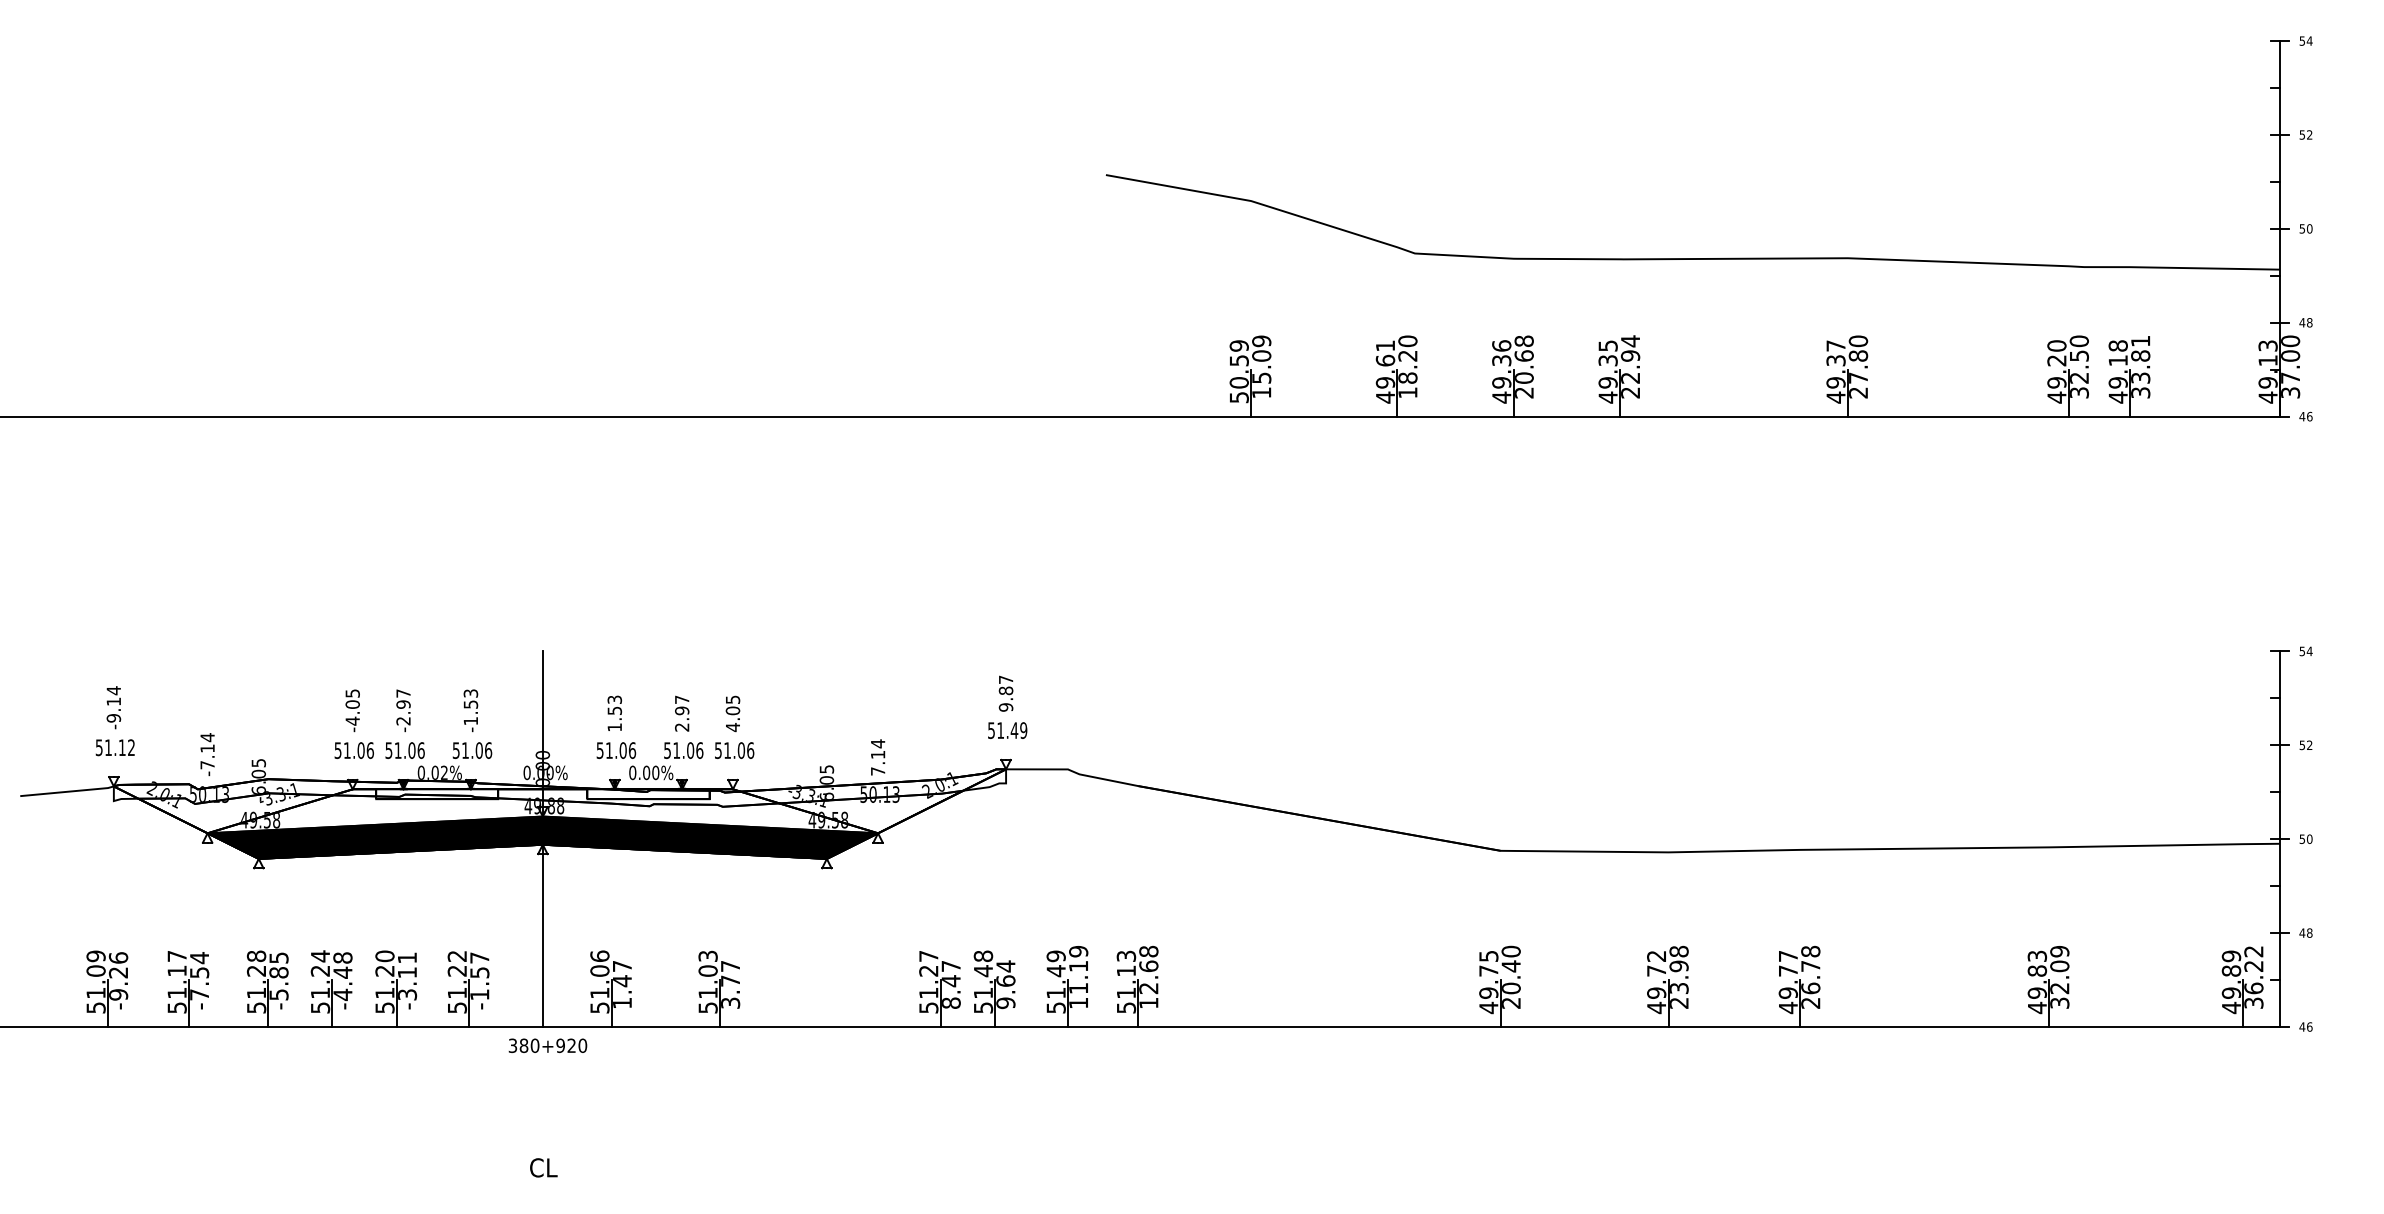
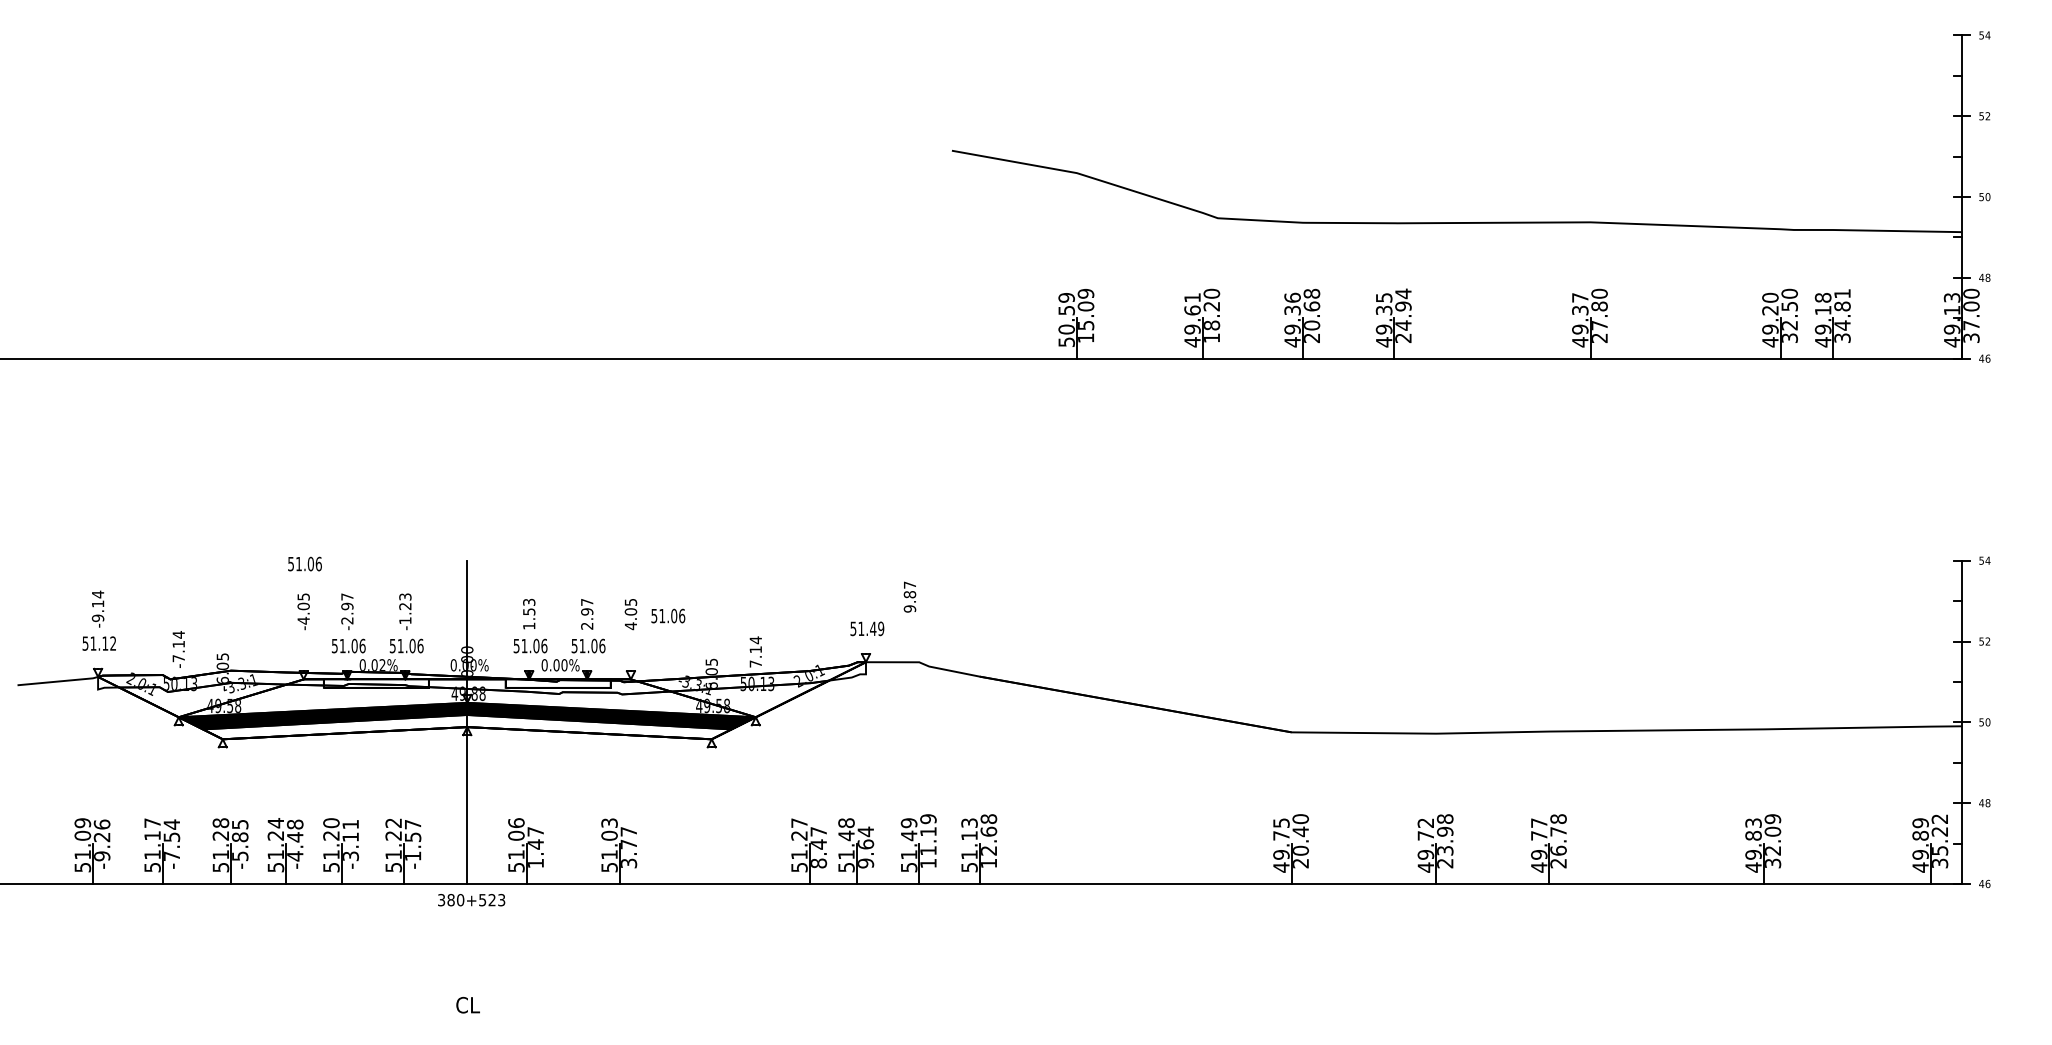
text: (1630, 378) -> (1403, 325), 22.94 -> 24.94
text: (2140, 378) -> (1842, 325), 33.81 -> 34.81
text: (1005, 692) -> (909, 596), moved
text: (471, 704) -> (405, 606), -1.53 -> -1.23
text: (353, 749) -> (304, 563), moved
text: (734, 749) -> (668, 615), moved
fill: (543, 844) -> (467, 726), removed
text: (2254, 988) -> (1940, 850), 36.22 -> 35.22
text: (572, 1046) -> (492, 900), 380+920 -> 380+523

